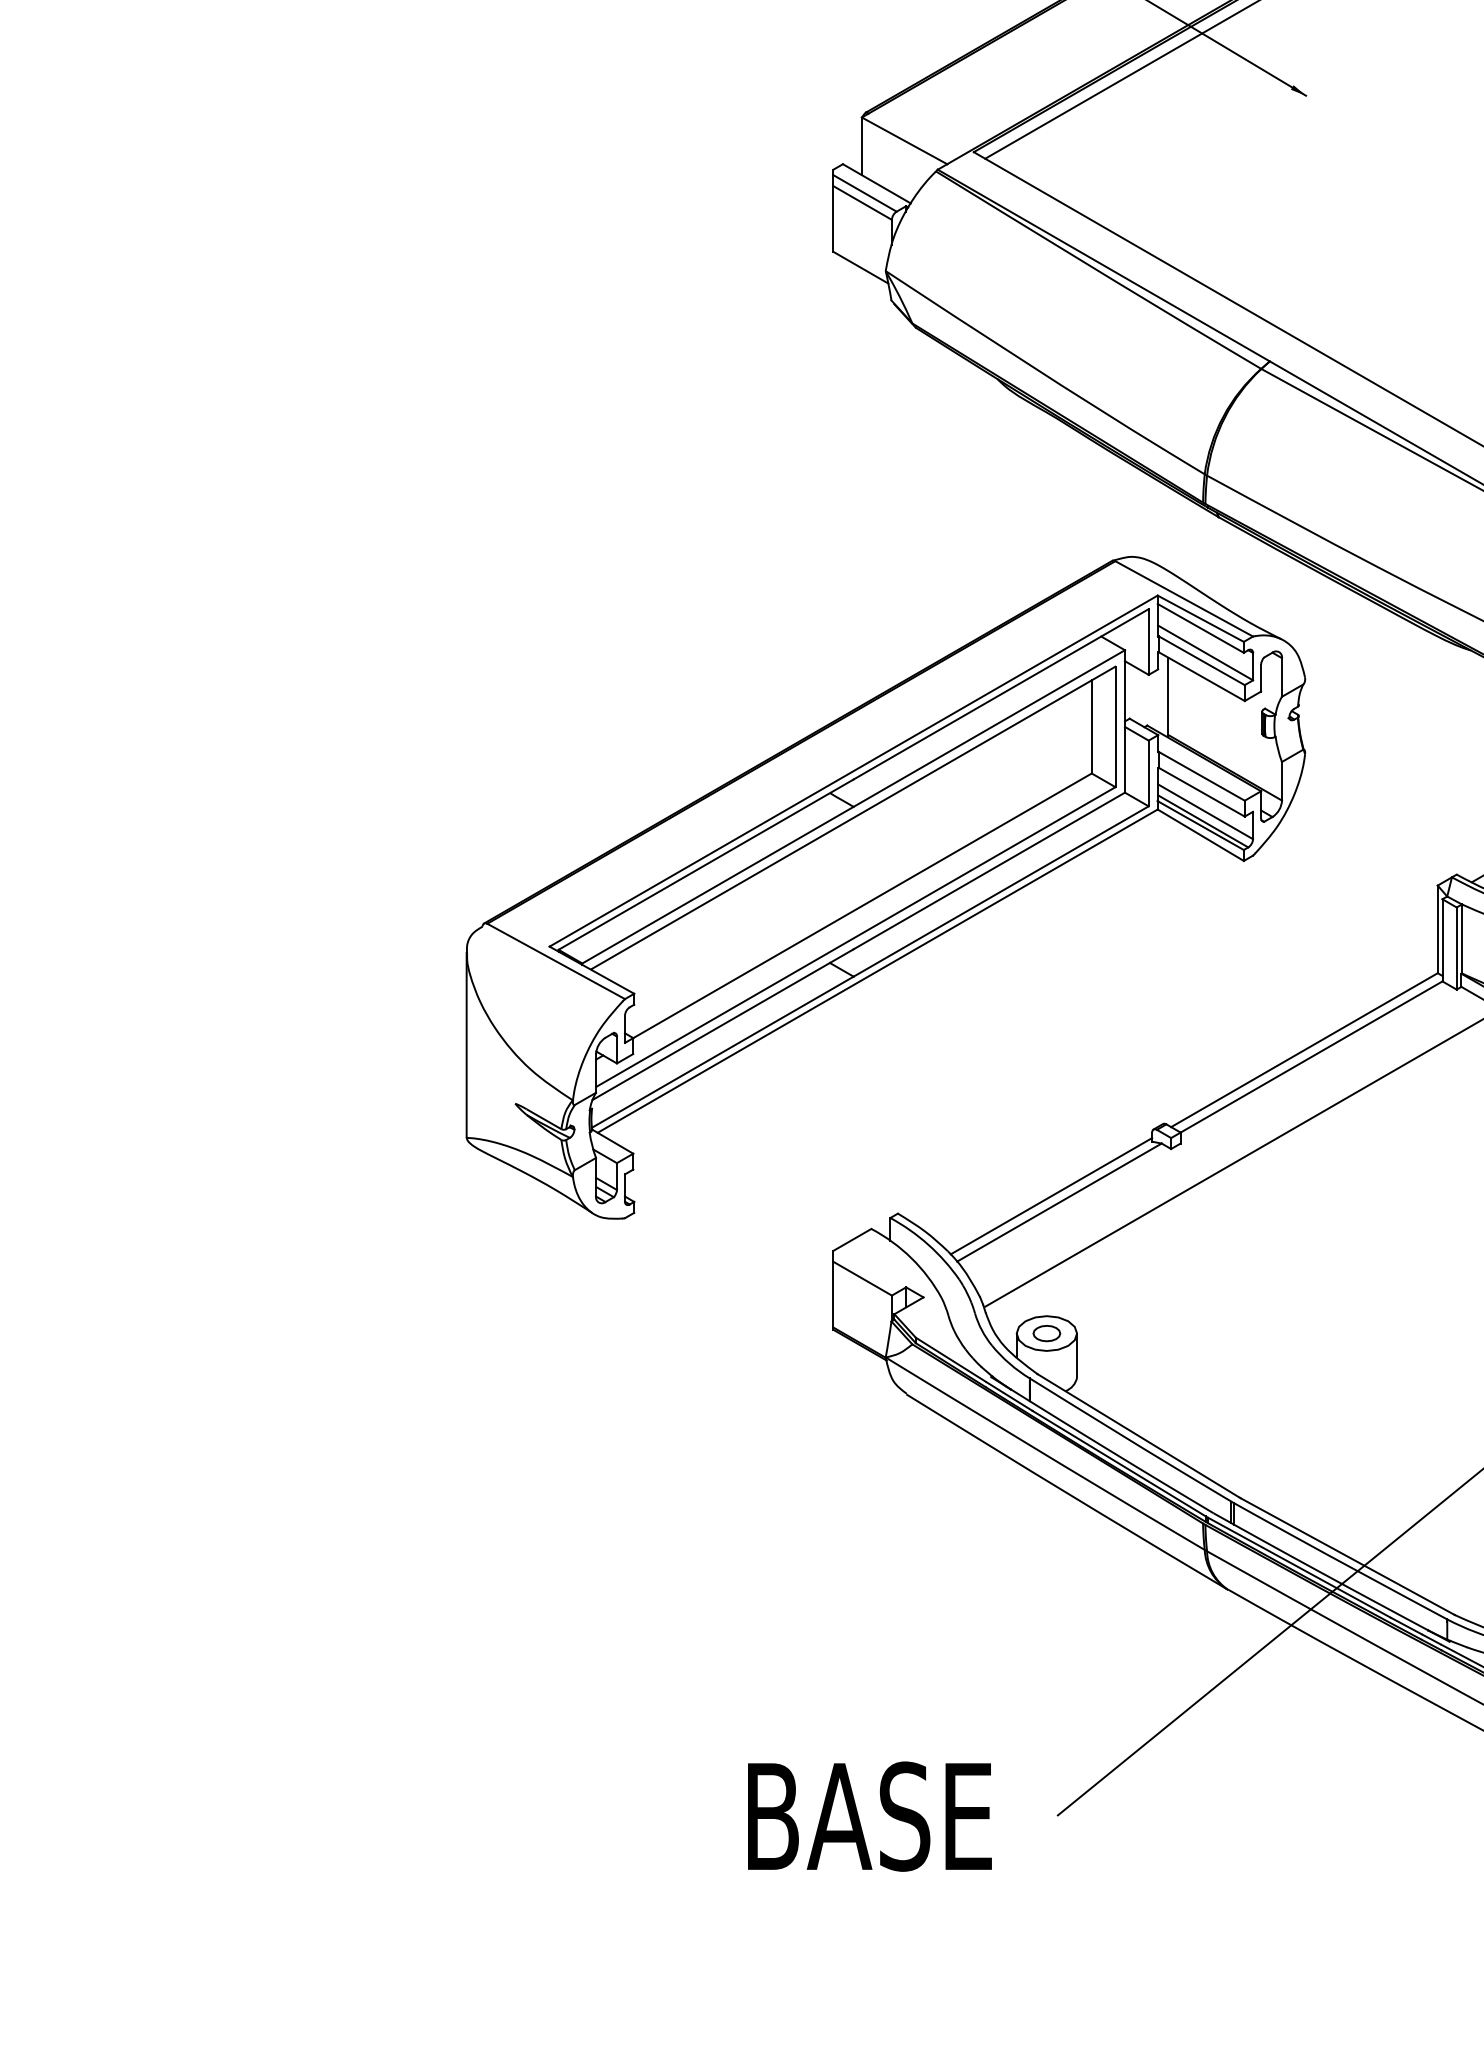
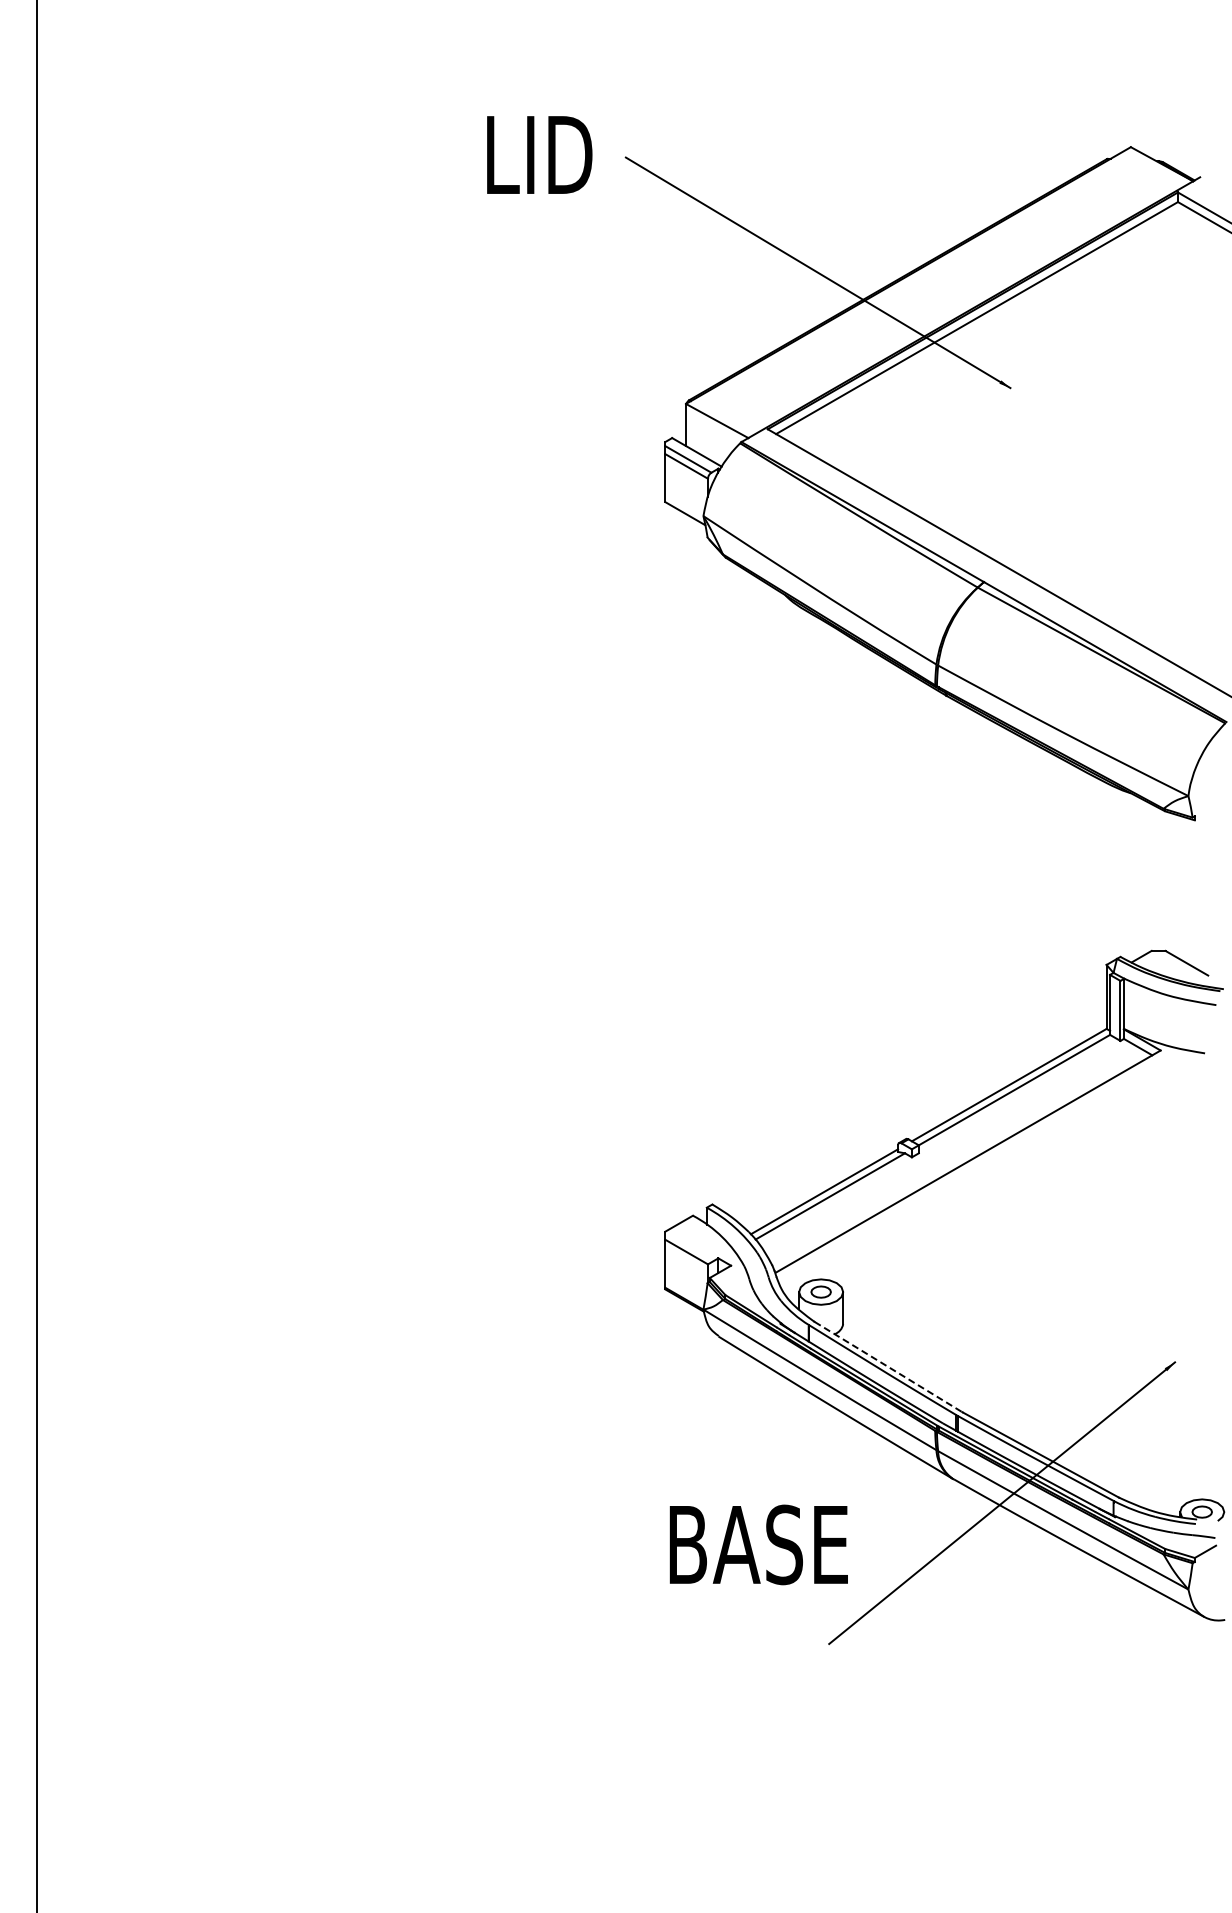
part: (885, 887) -> (703, 966), removed
line: (1137, 1435) -> (887, 1366), solid -> dashed
text: (869, 1816) -> (758, 1544), moved

